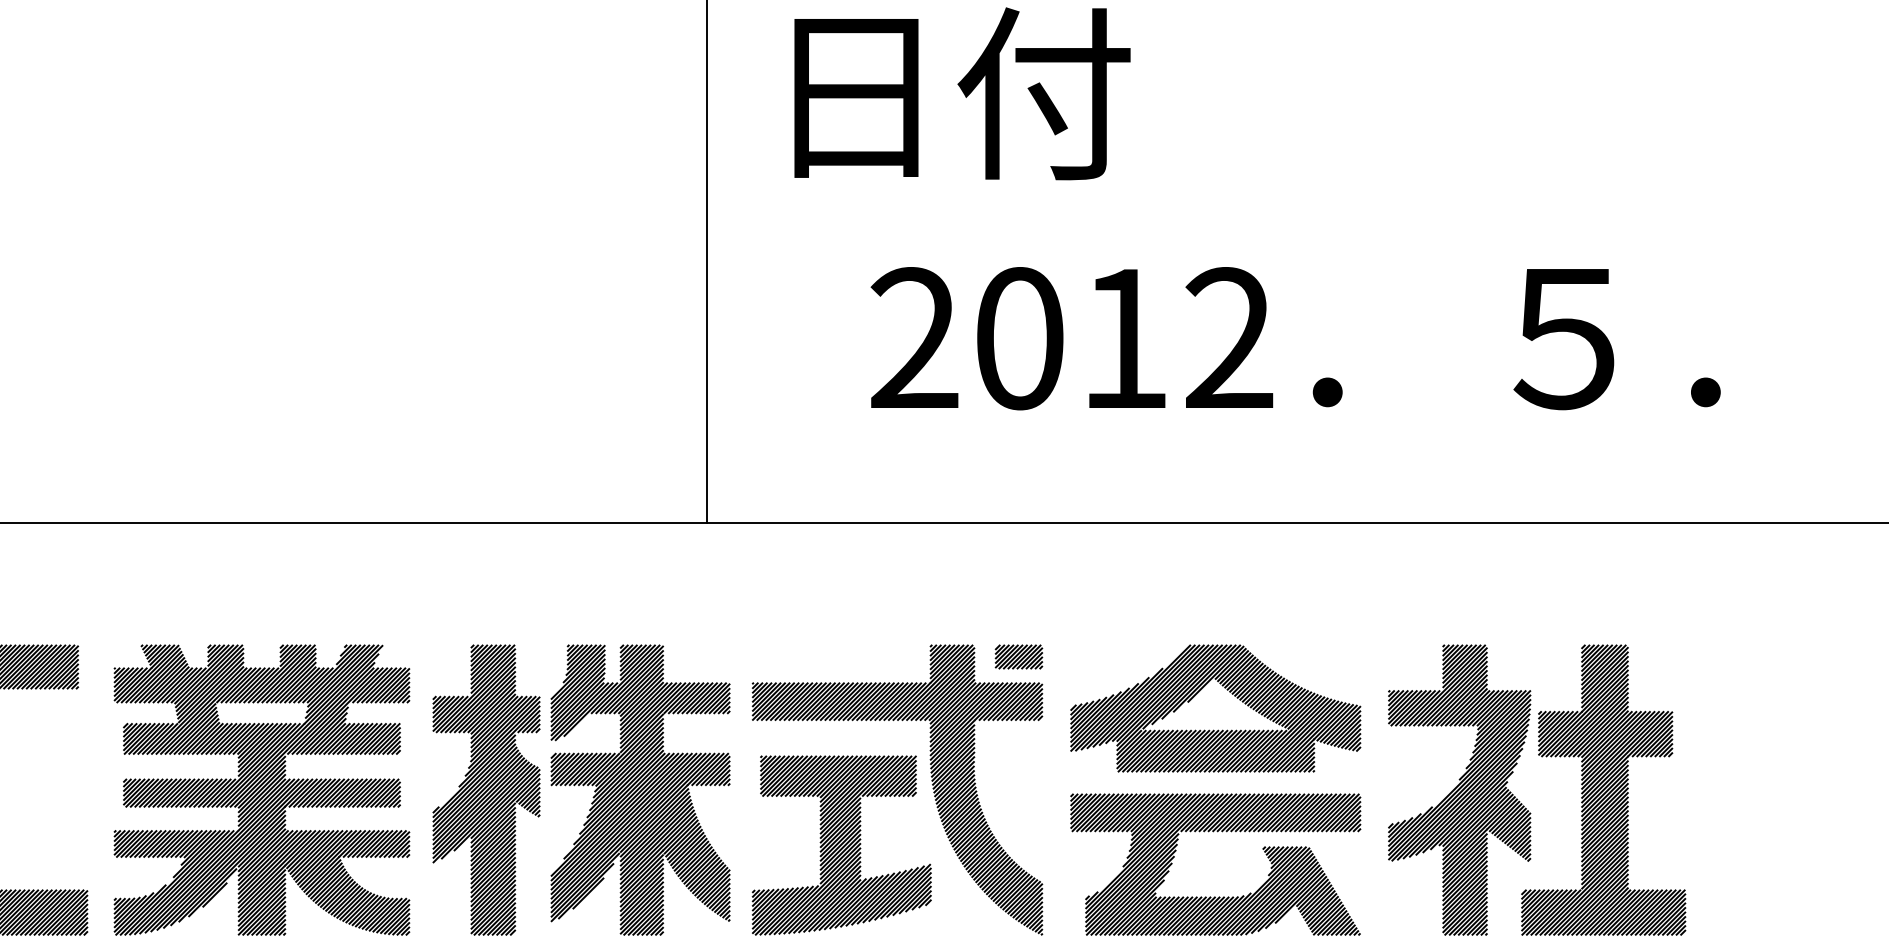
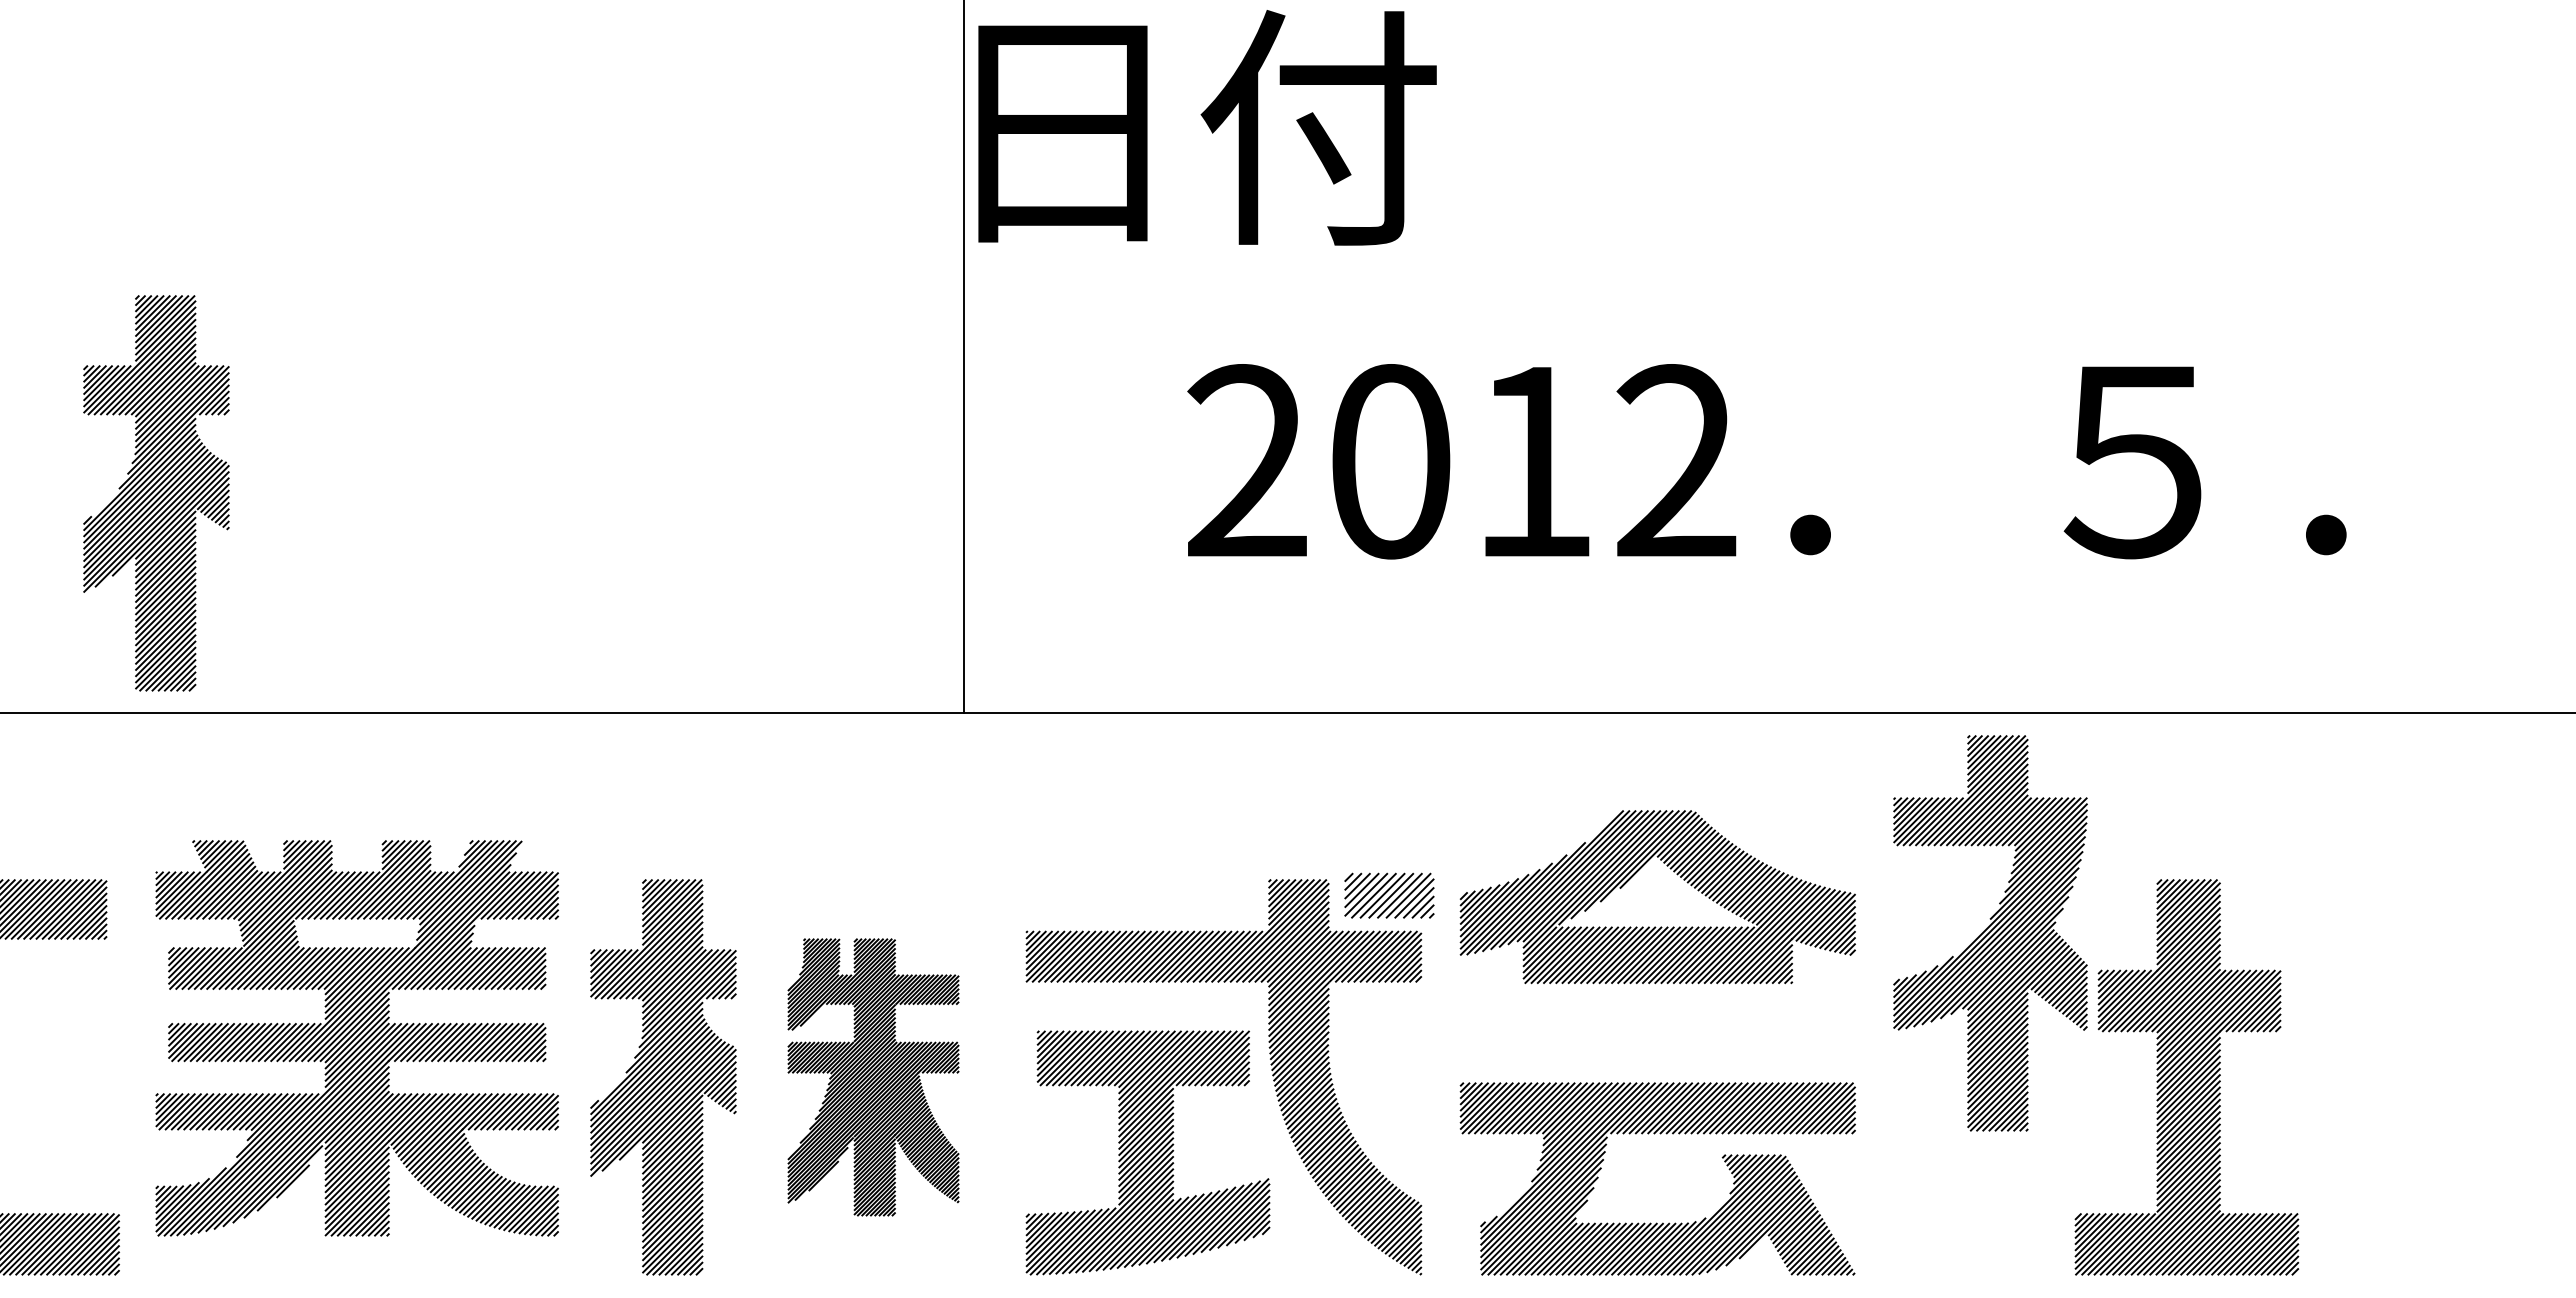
text: (962, 93) -> (1207, 127), moved
part: (114, 361) -> (156, 493), added
part: (1018, 656) -> (1389, 895), size x1.4
part: (1213, 730) -> (1655, 926), moved
part: (261, 790) -> (356, 1038), moved
part: (640, 790) -> (873, 1077), size x0.7
part: (1459, 790) -> (1990, 933), moved

